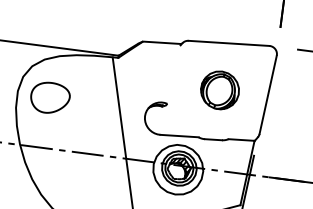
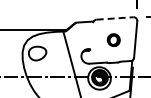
line: (230, 43) -> (115, 18), solid -> dashed
part: (219, 88) -> (113, 39), size x0.7

